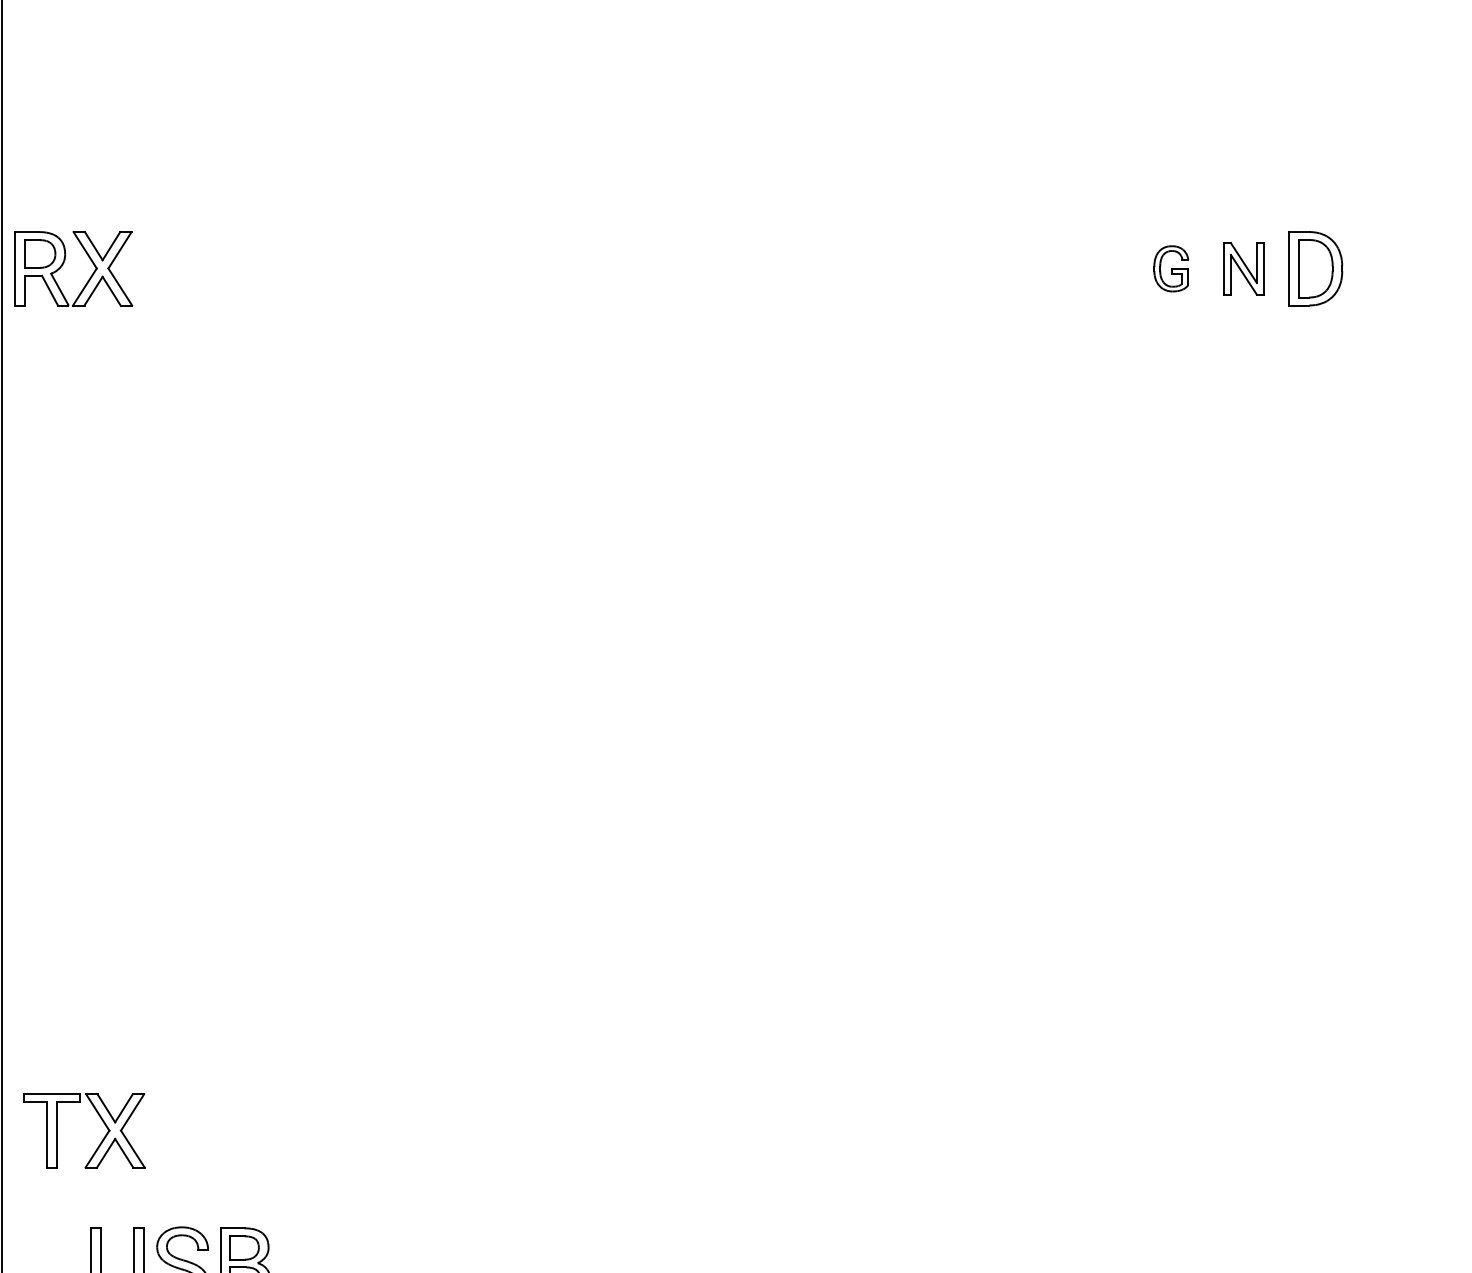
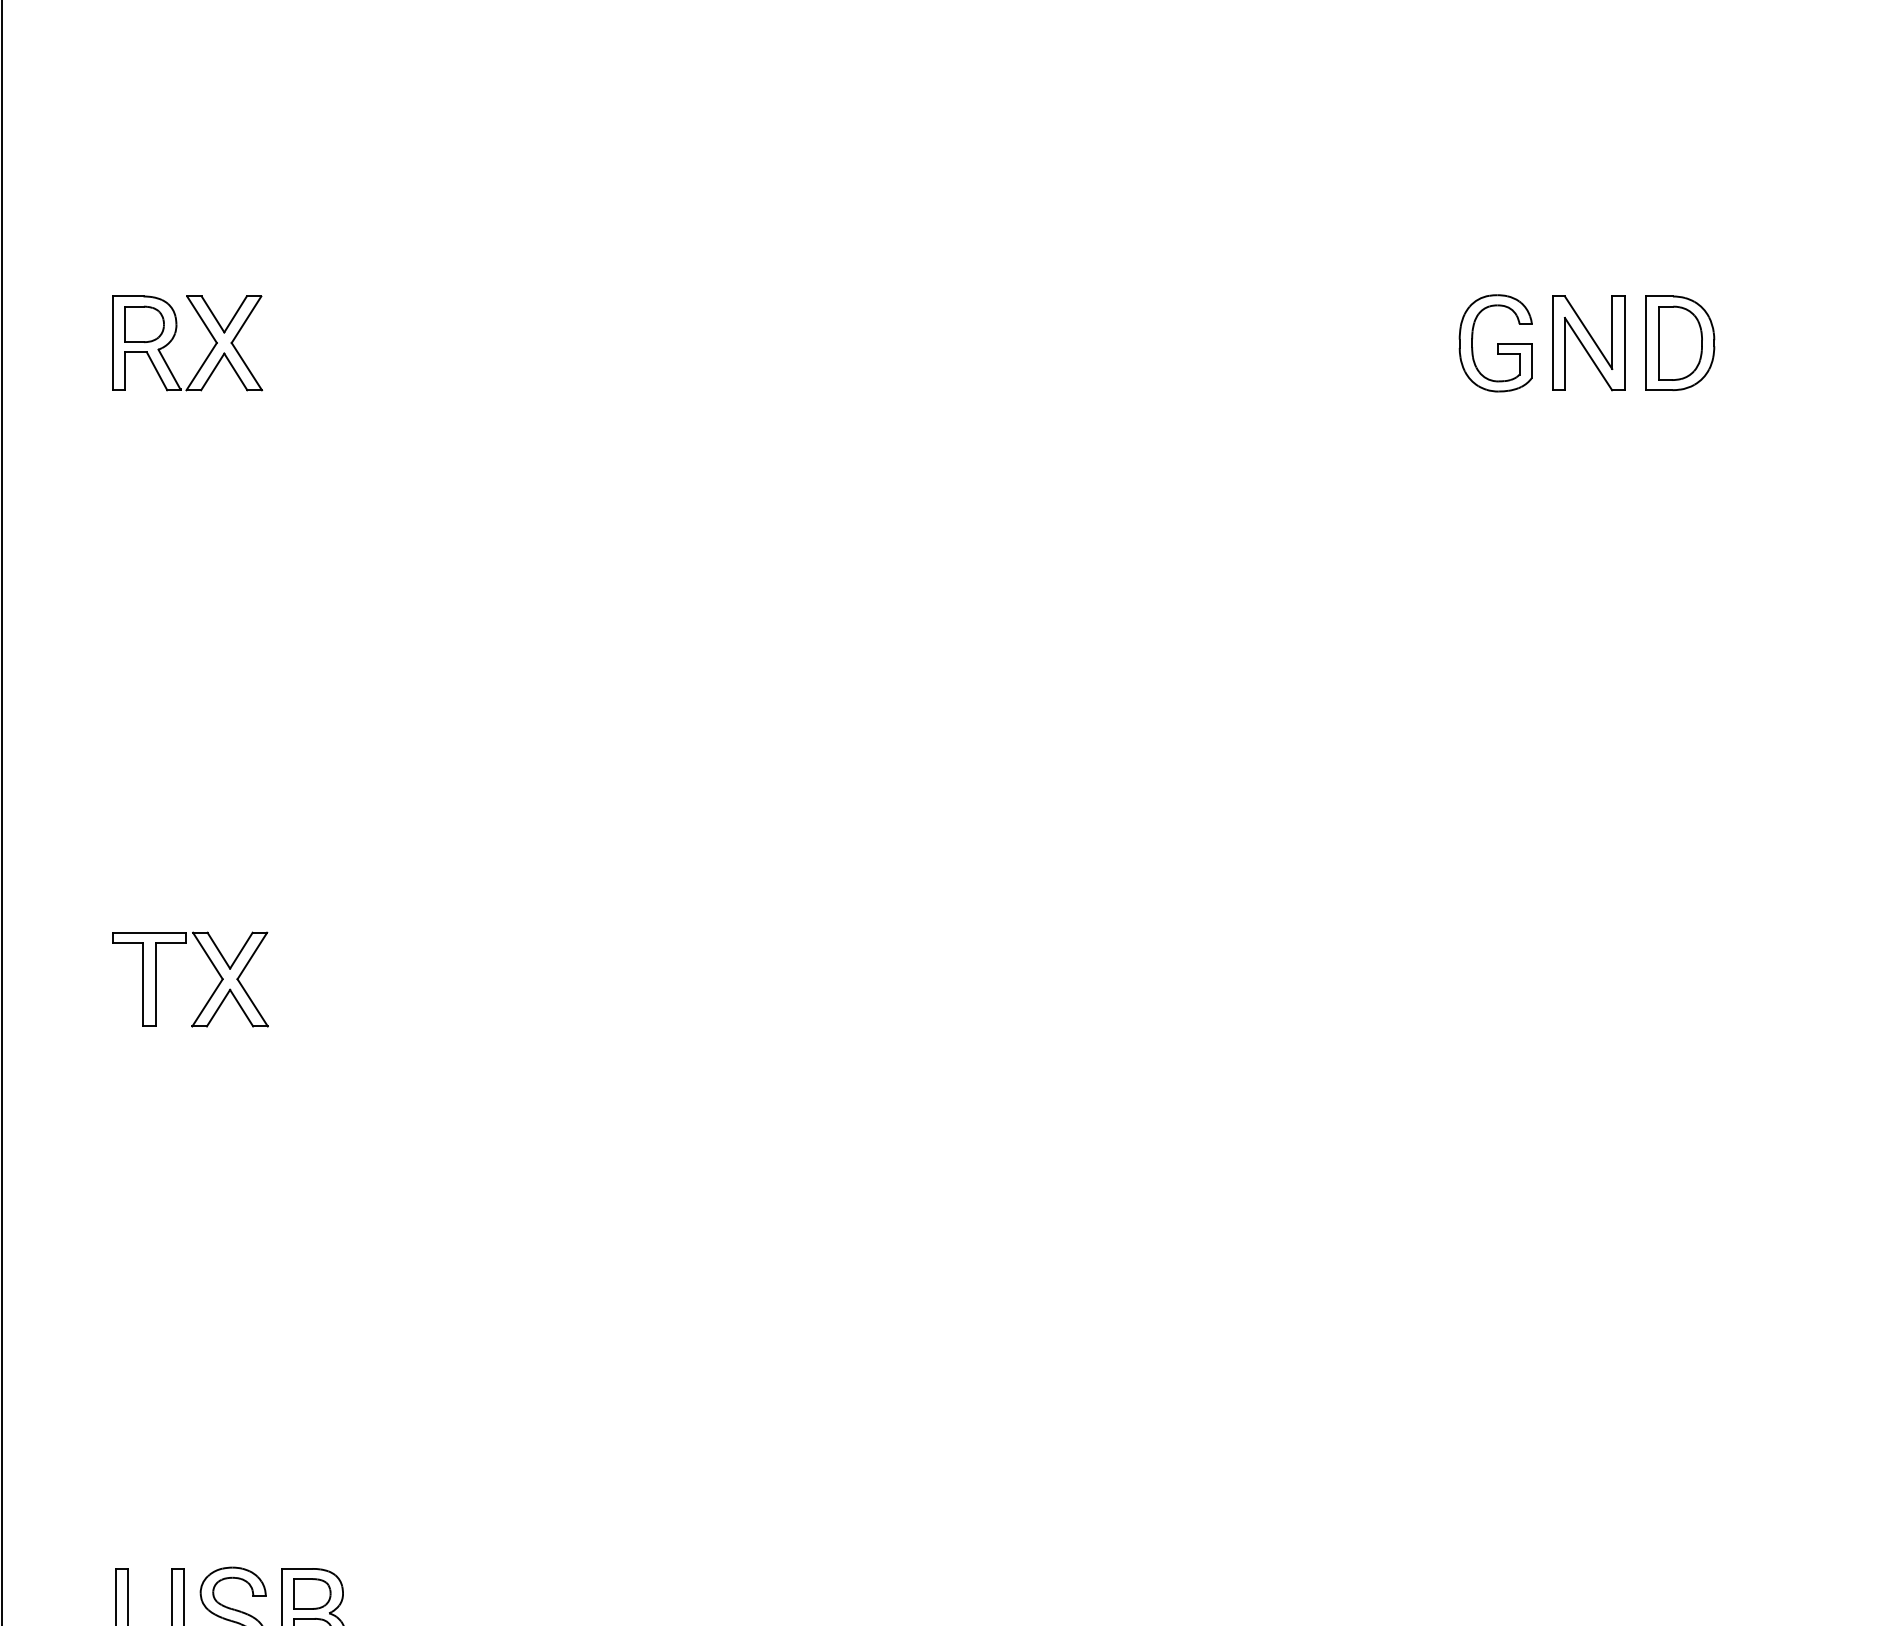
part: (64, 263) -> (175, 336), moved
part: (1171, 268) -> (1496, 342), size x1.67
part: (1243, 268) -> (1588, 342), size x1.43
part: (101, 1120) -> (212, 966), moved

